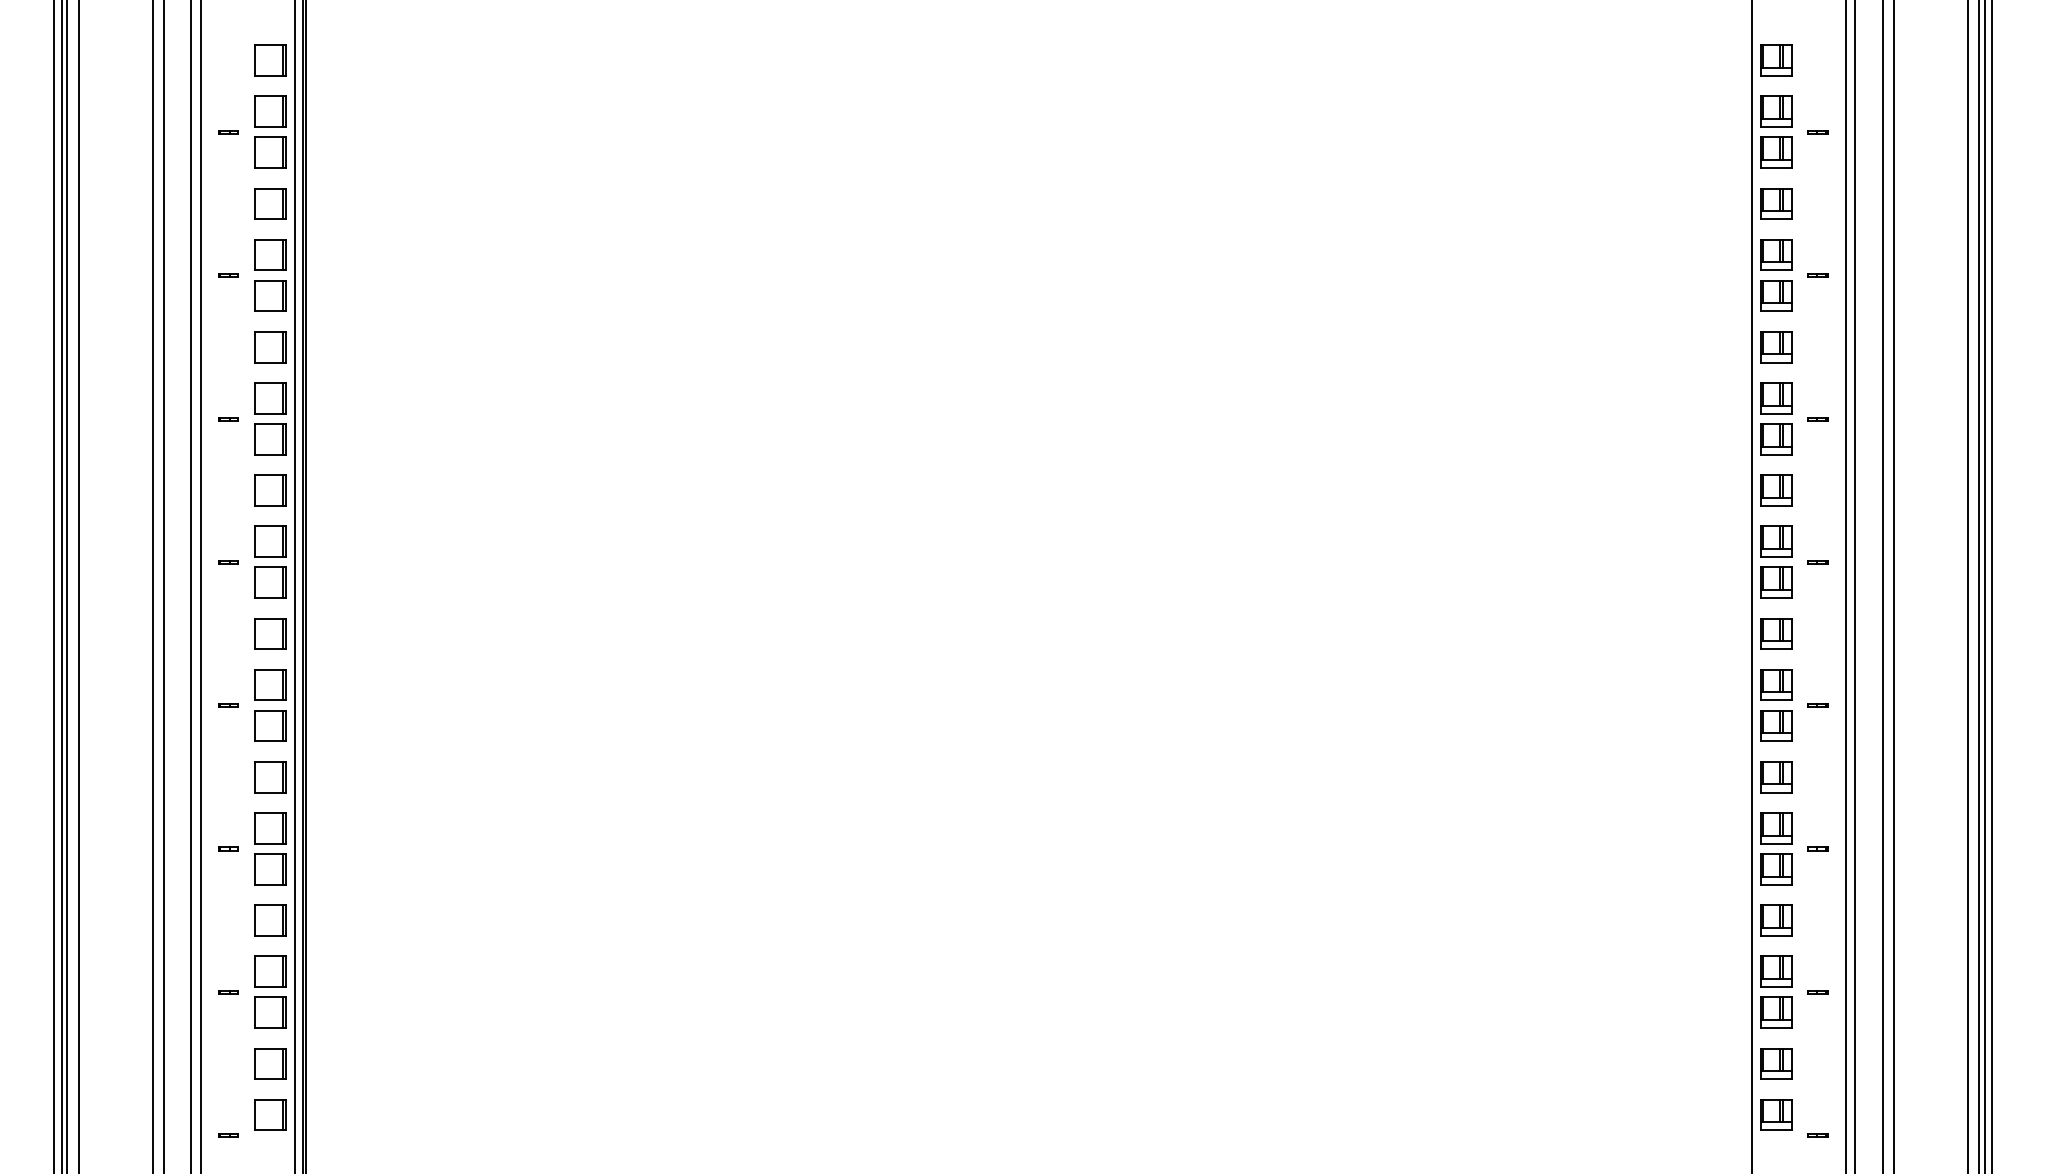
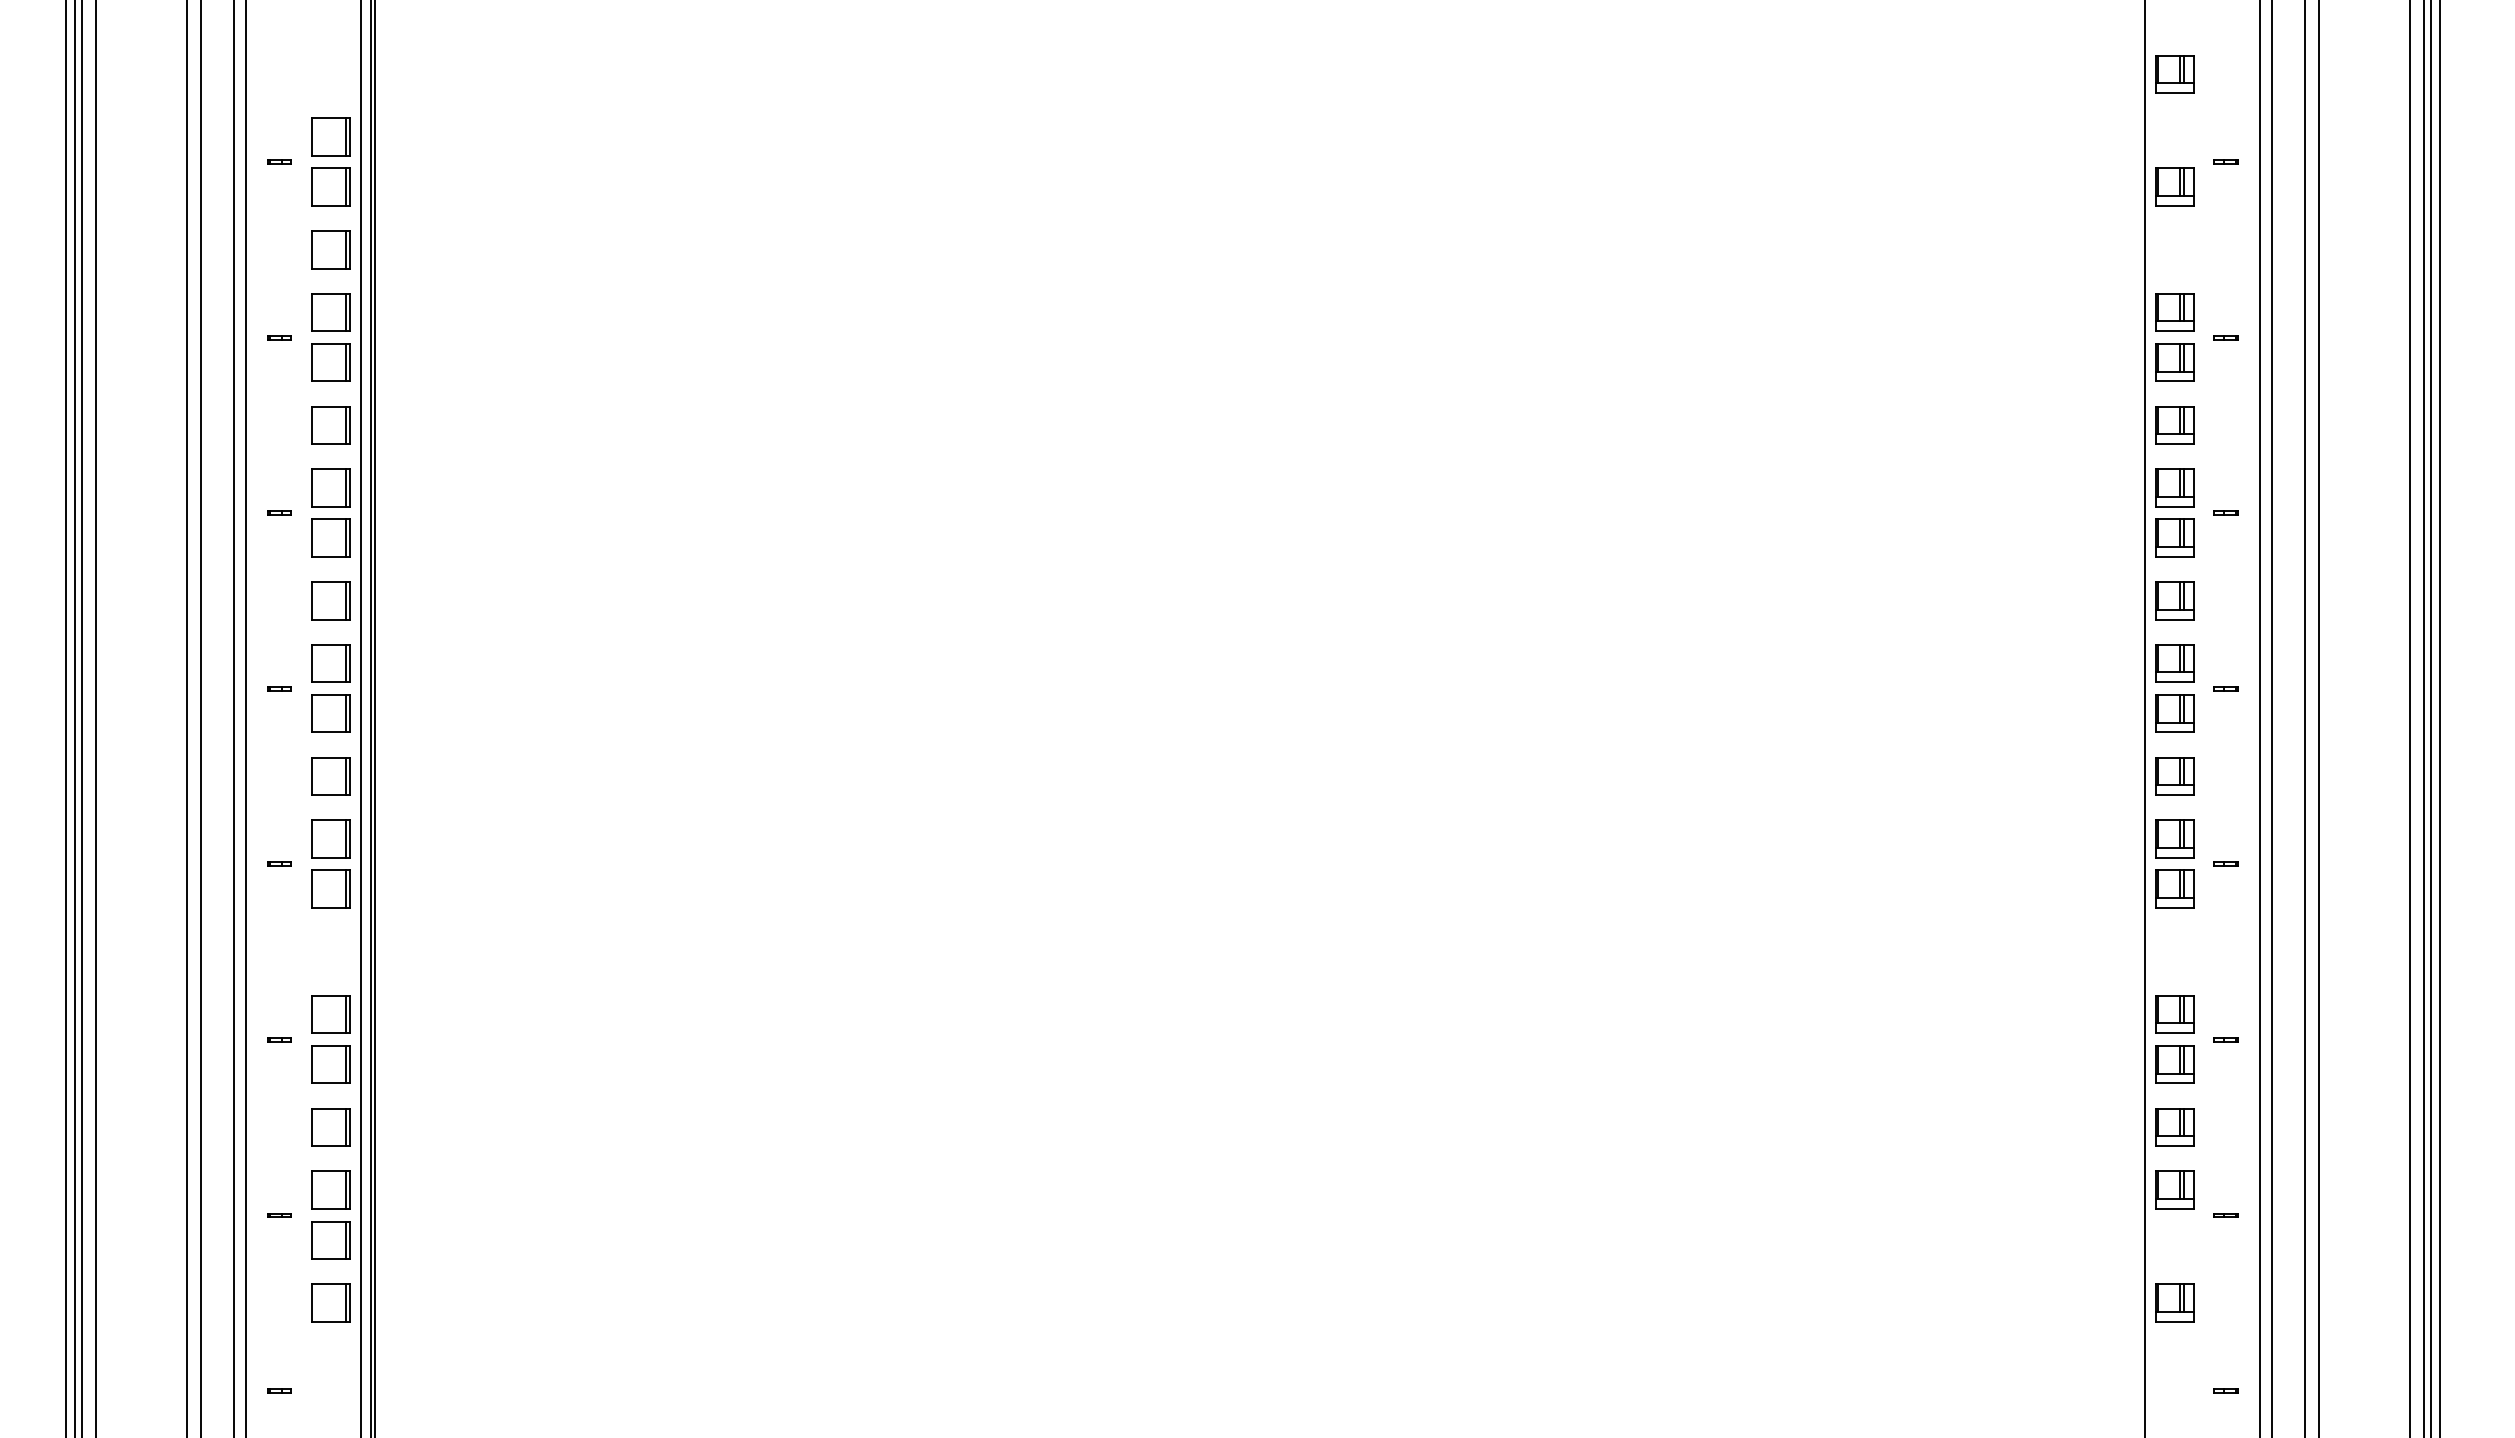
part: (270, 60) -> (330, 74), removed
part: (1775, 111) -> (2174, 136), removed
part: (1775, 203) -> (2174, 249), removed
part: (270, 776) -> (330, 951), removed
part: (1775, 776) -> (2174, 951), removed
part: (1775, 1012) -> (2174, 1240), removed
part: (270, 1114) -> (330, 1365), removed
part: (1775, 1114) -> (2174, 1365), removed

